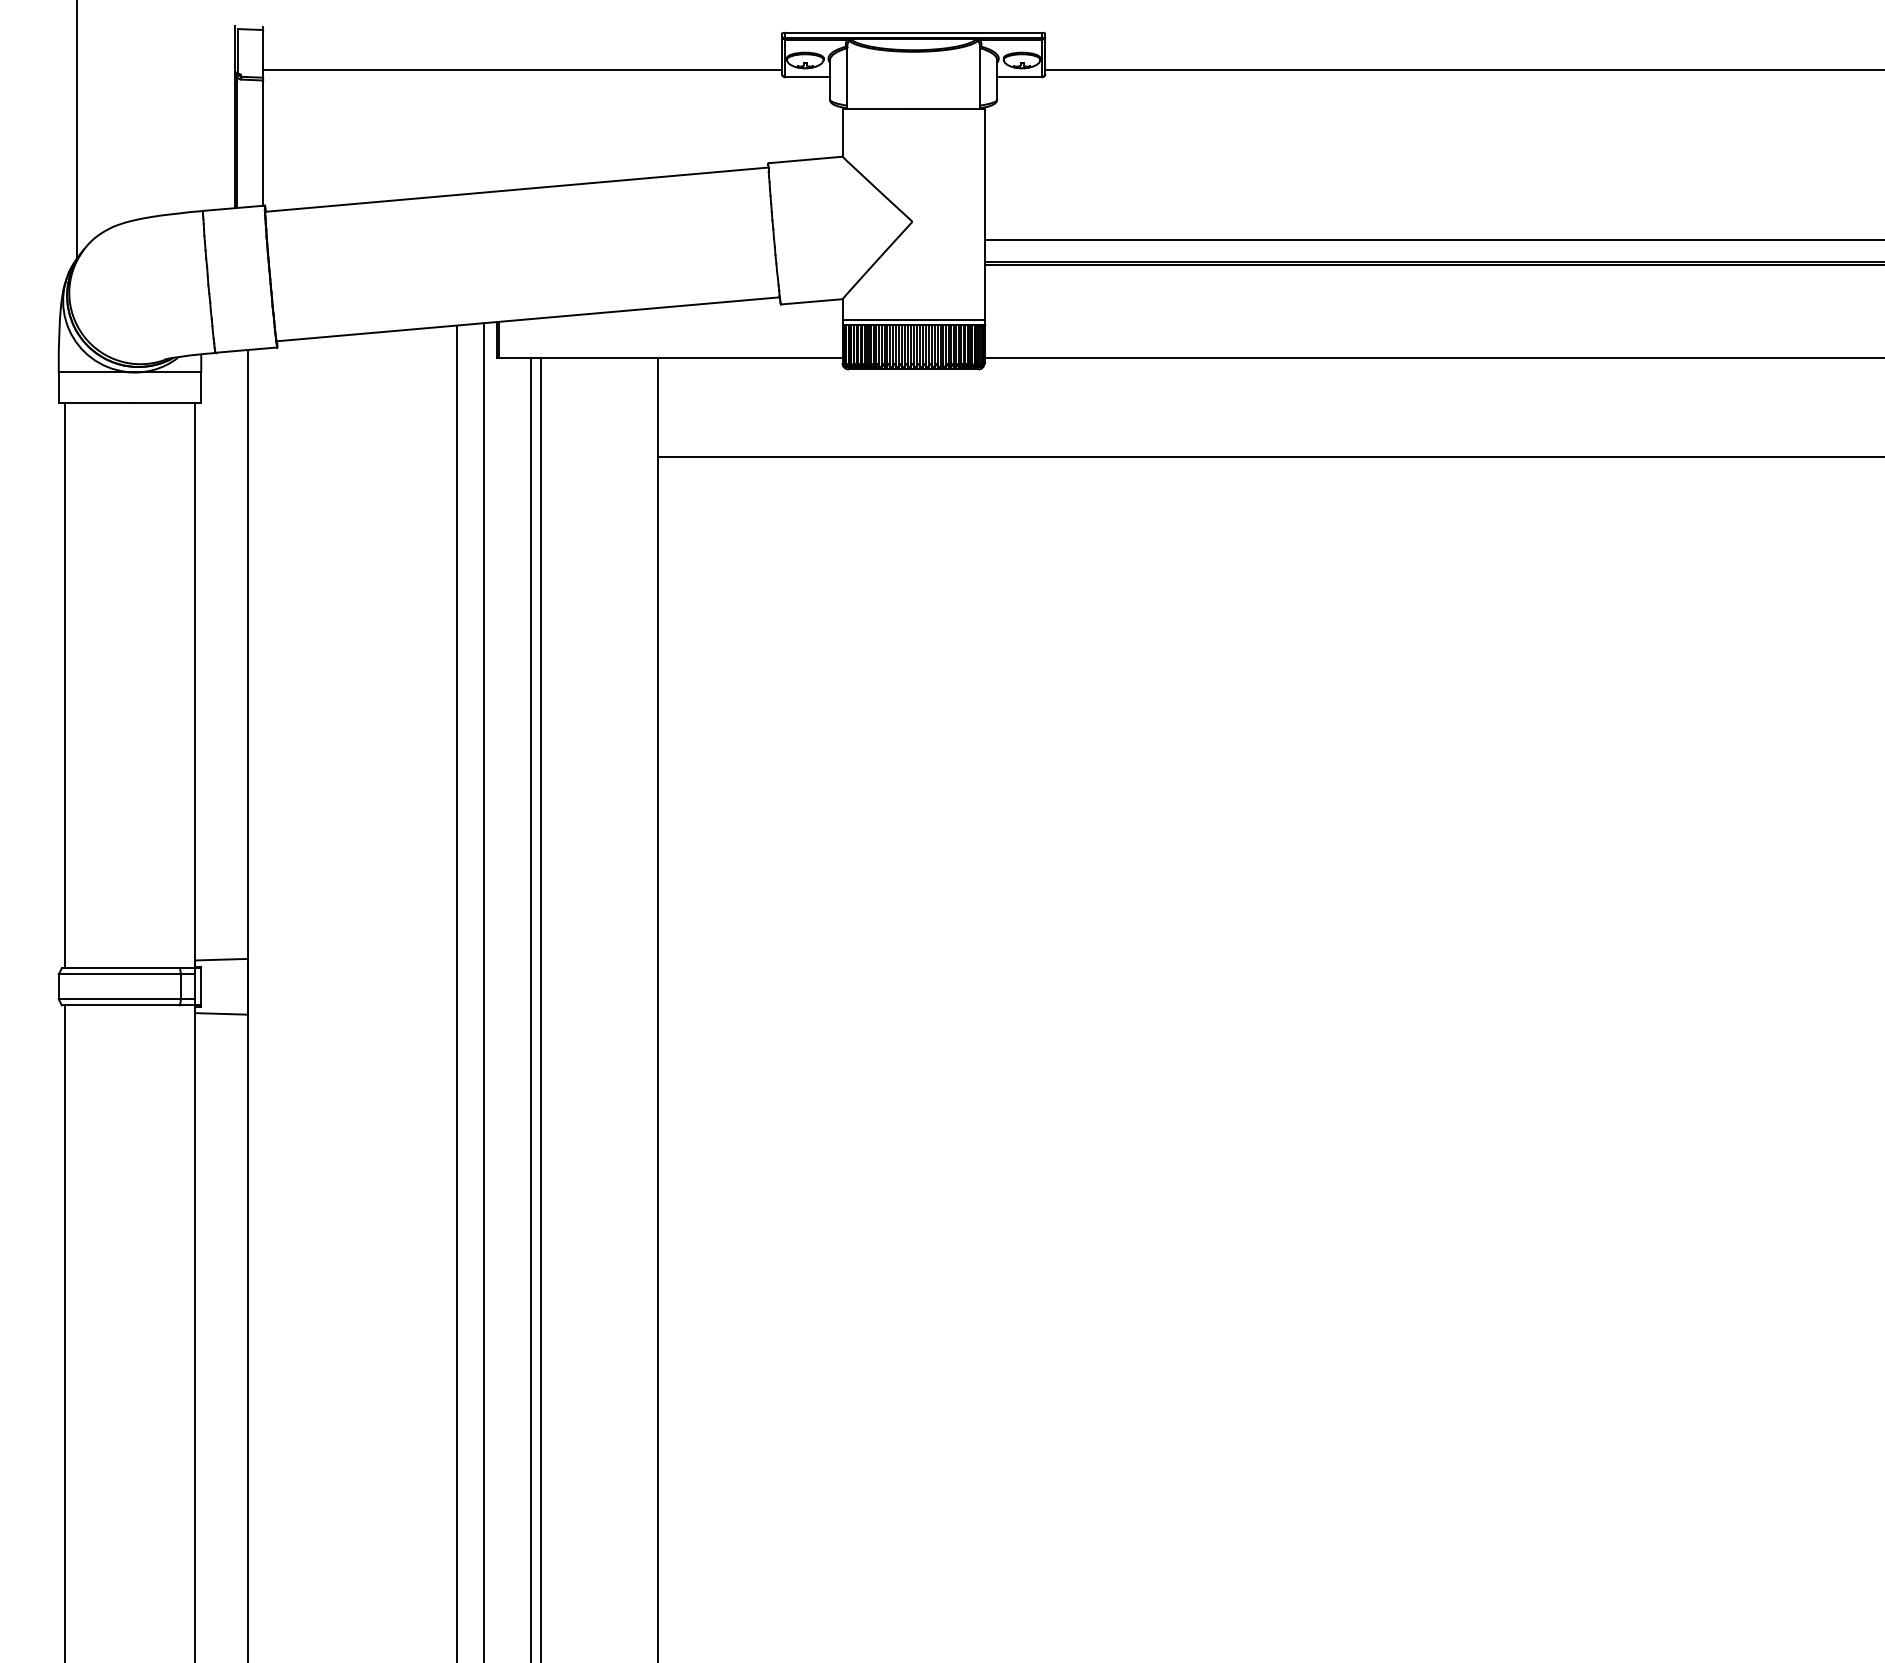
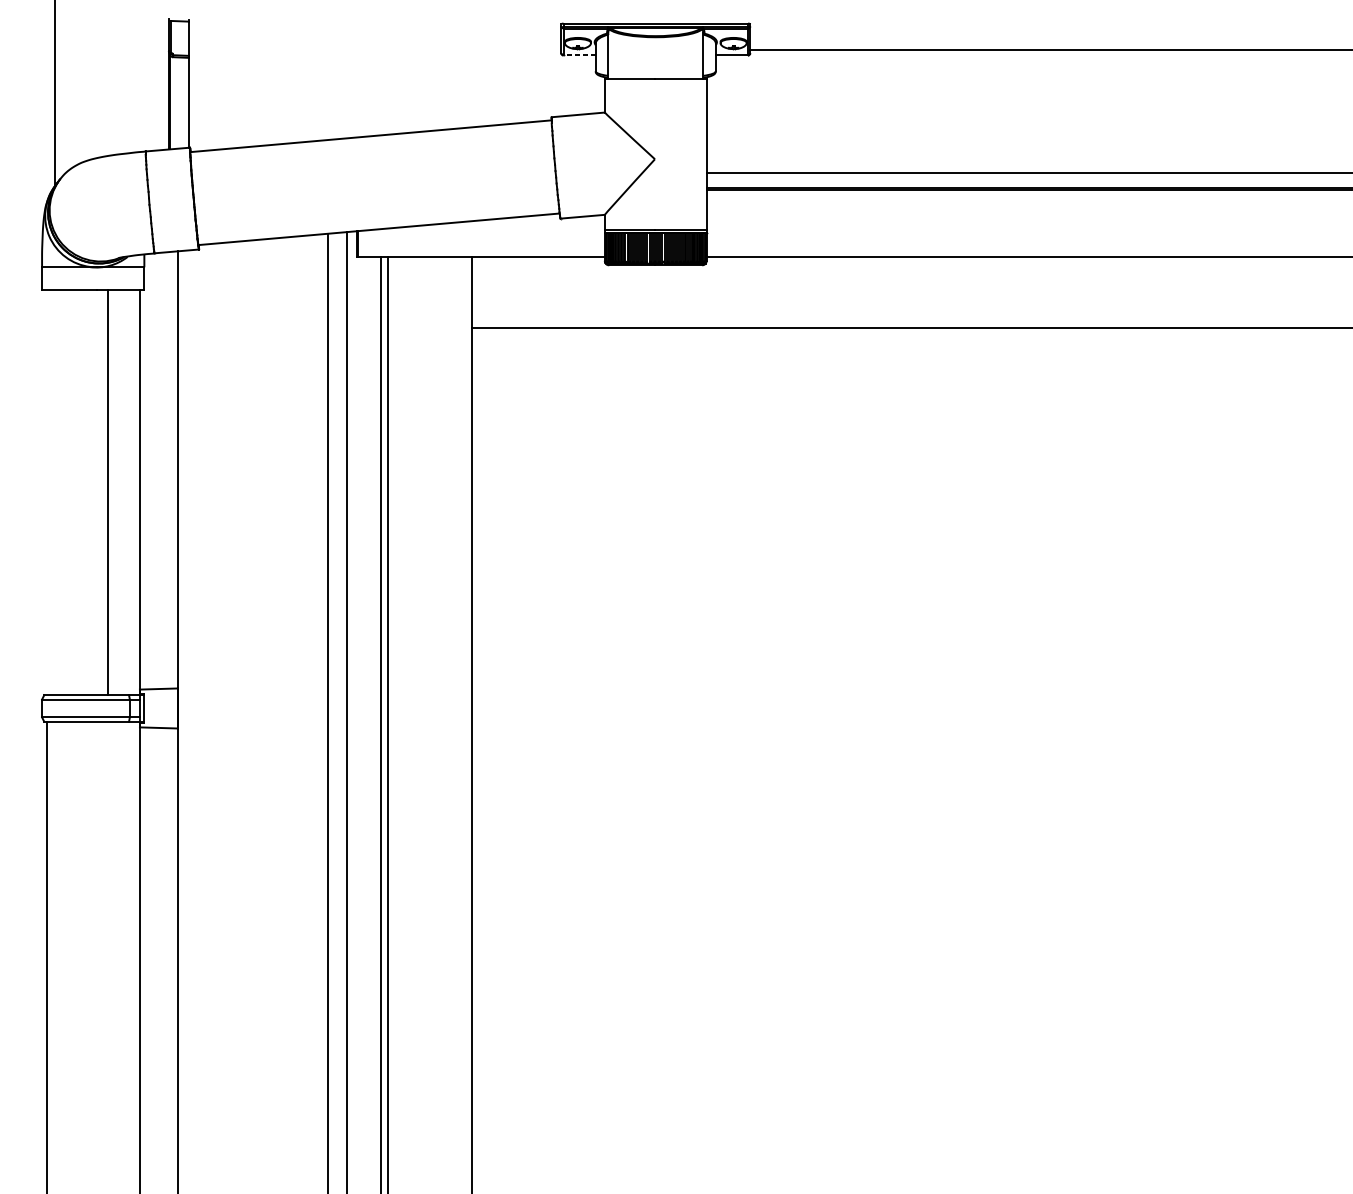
line: (522, 69) -> (374, 49), removed
line: (807, 77) -> (579, 55), solid -> dashed
line: (64, 685) -> (107, 492), moved

